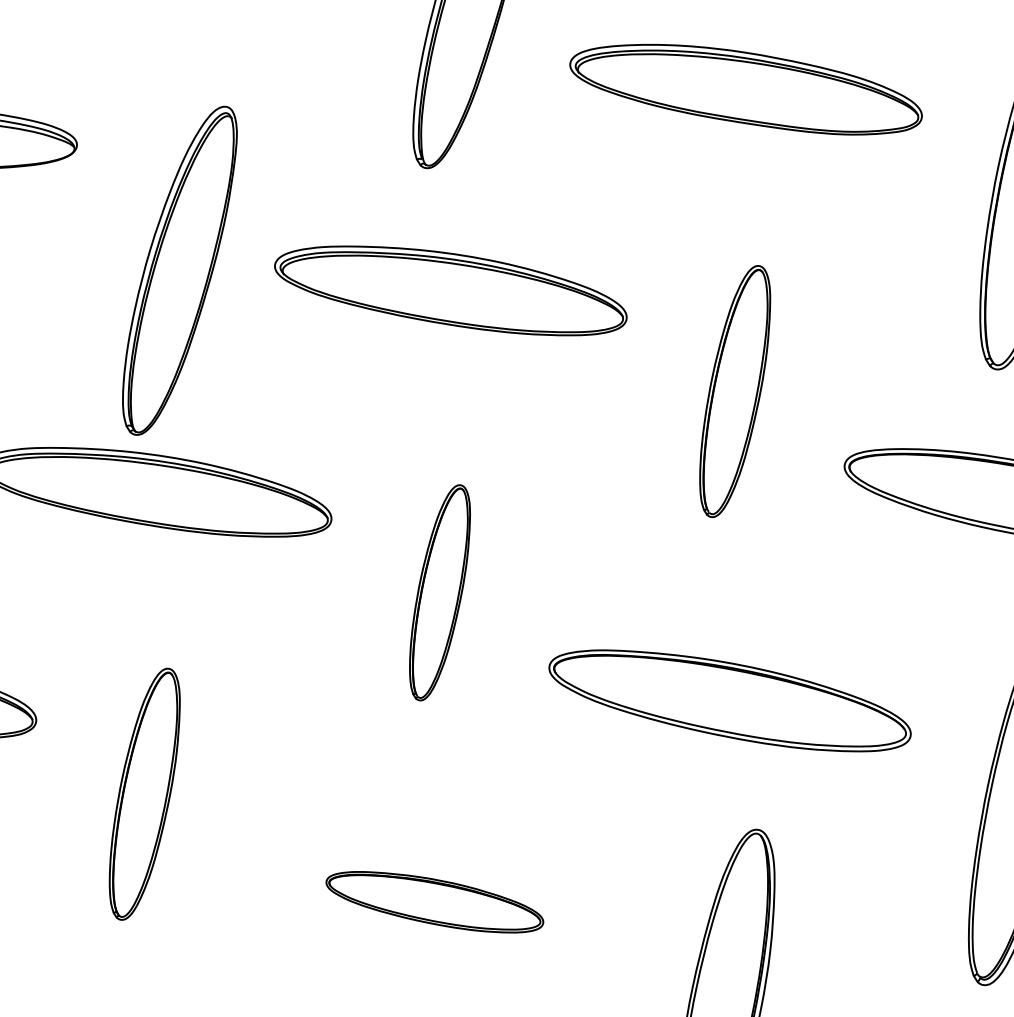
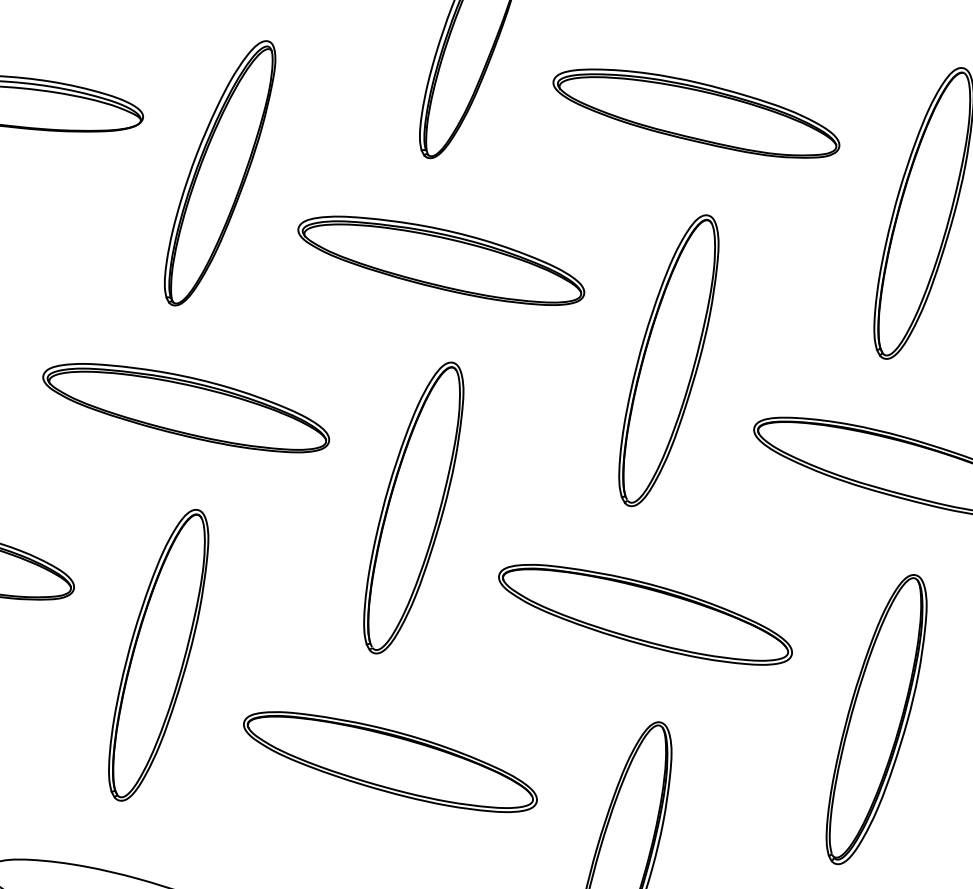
part: (180, 271) -> (220, 173), moved
part: (734, 391) -> (668, 360), size x1.43
part: (439, 592) -> (413, 507), size x1.67
part: (144, 794) -> (158, 655), size x1.43
part: (434, 901) -> (390, 761), size x1.67

